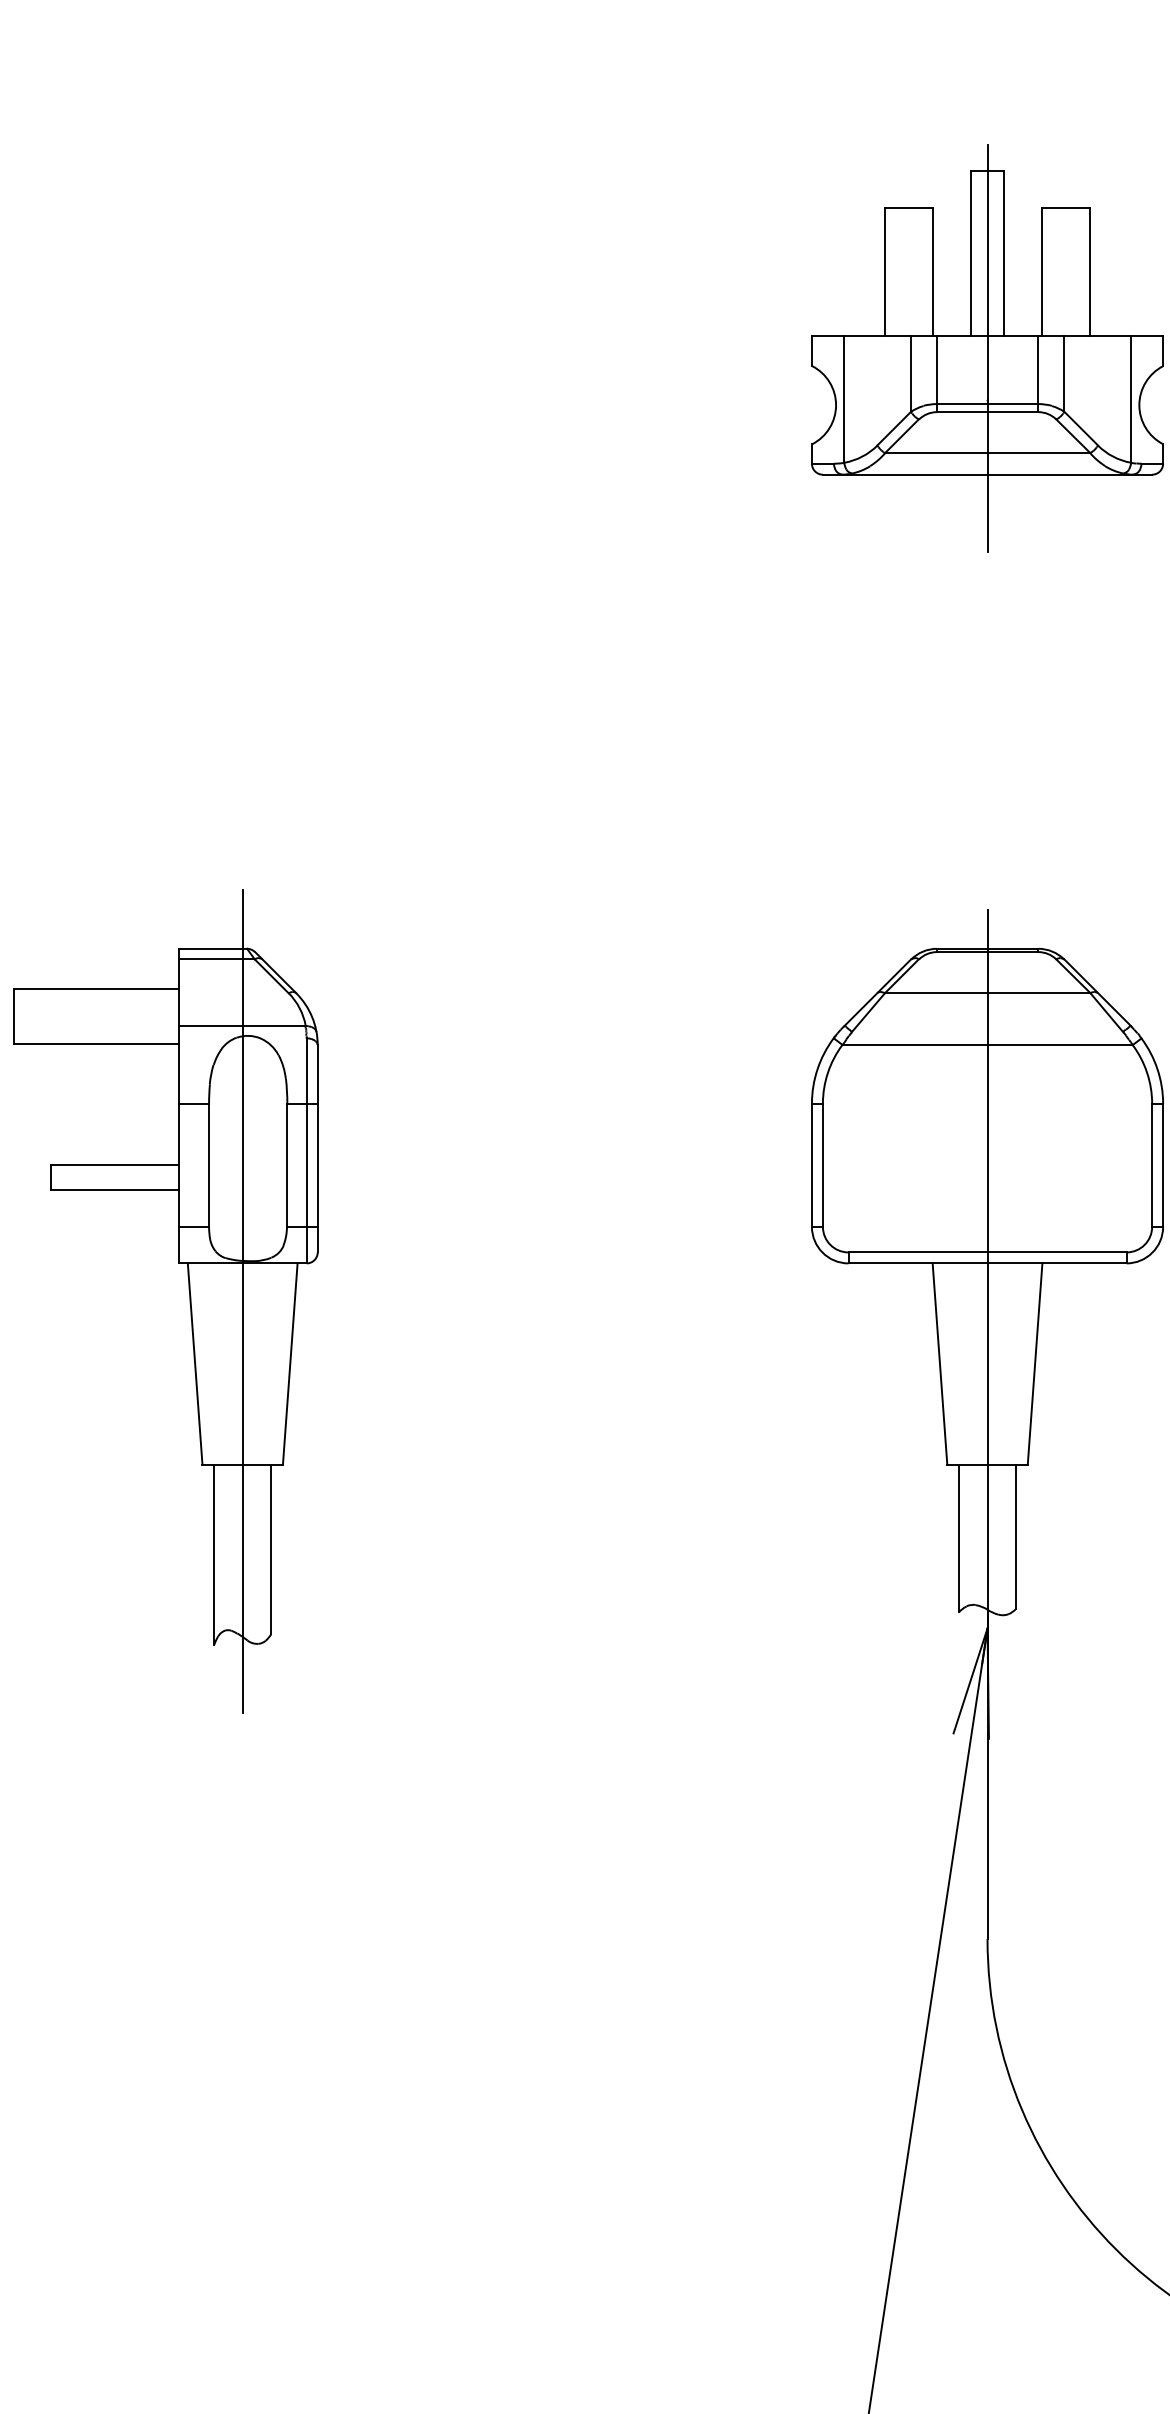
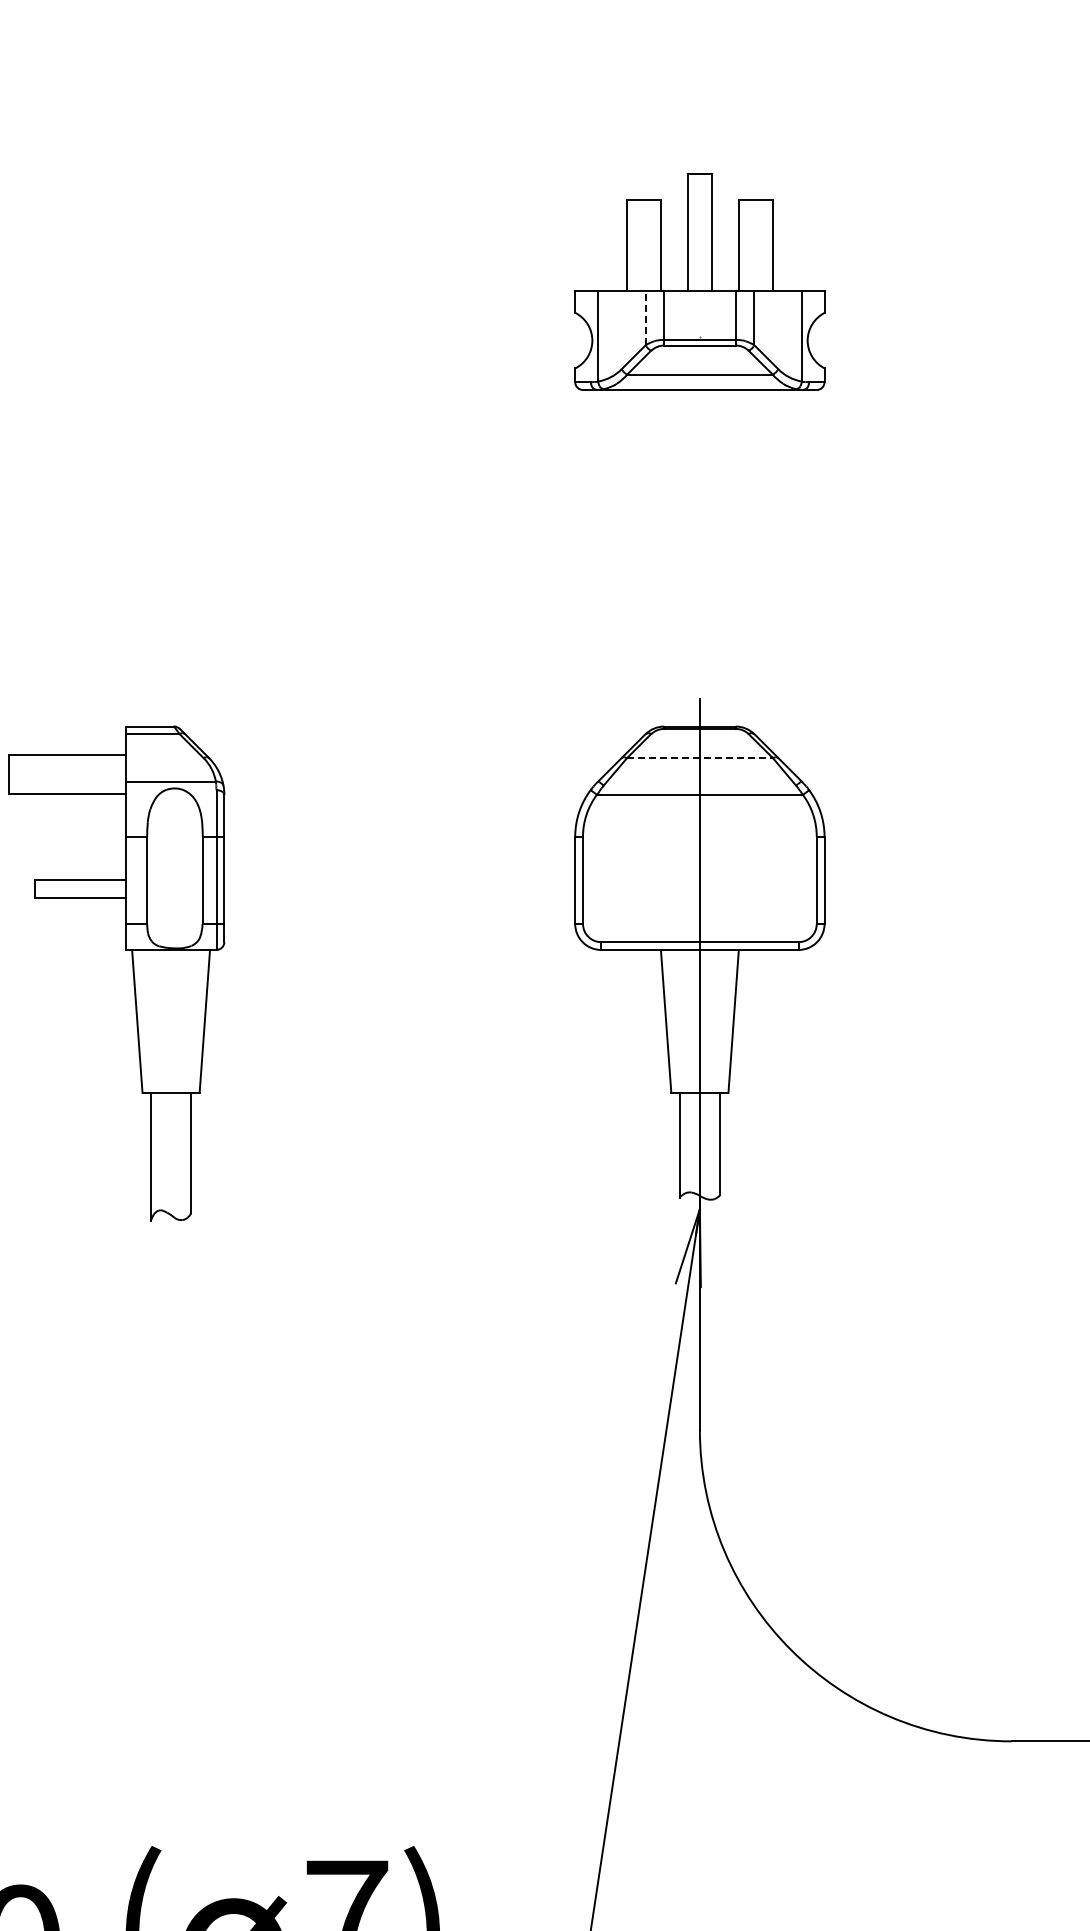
line: (986, 348) -> (699, 300), removed
line: (910, 372) -> (645, 317), solid -> dashed
line: (988, 993) -> (700, 758), solid -> dashed
line: (243, 1302) -> (171, 977), removed

